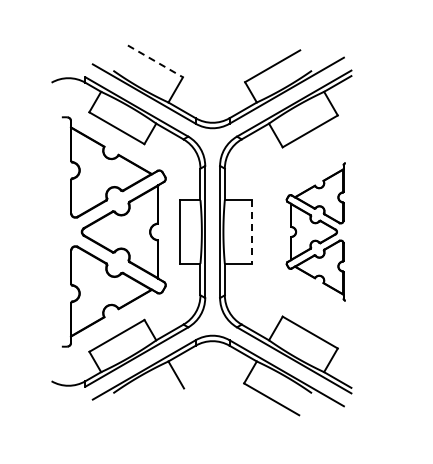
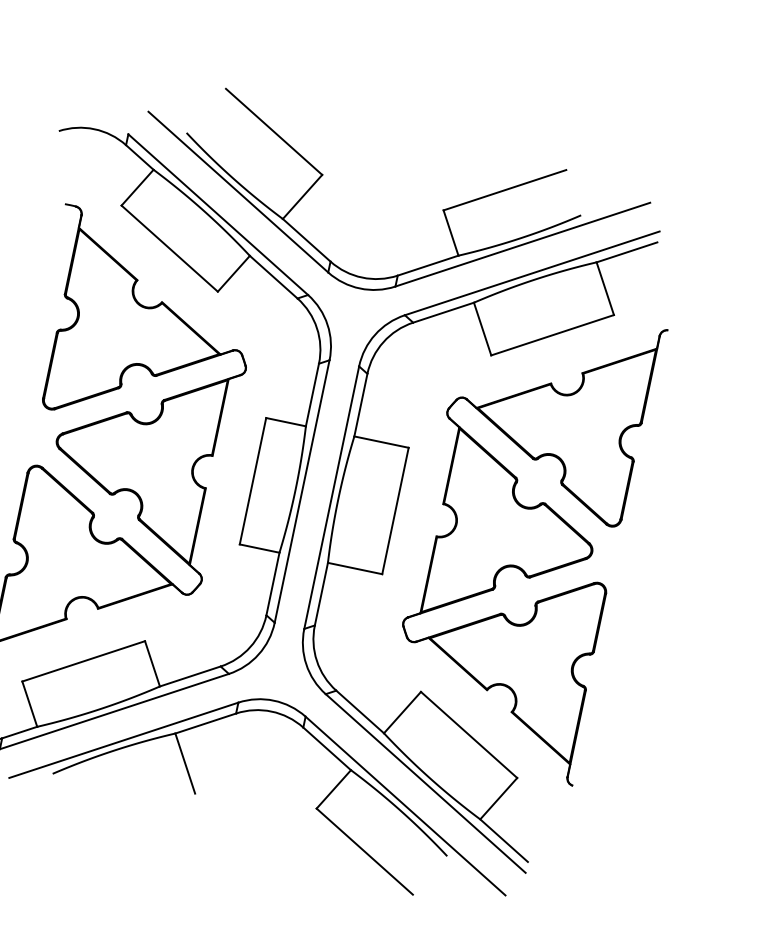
line: (155, 61) -> (274, 132), dashed -> solid
line: (252, 231) -> (396, 510), dashed -> solid
part: (315, 231) -> (521, 536), size x1.67

